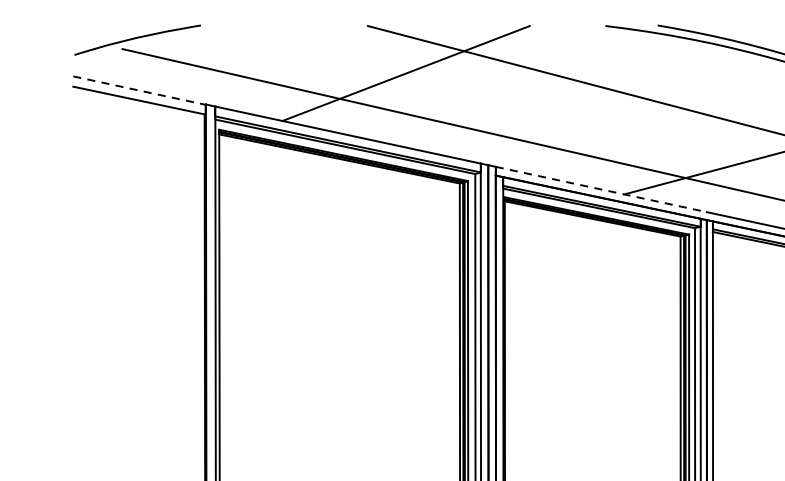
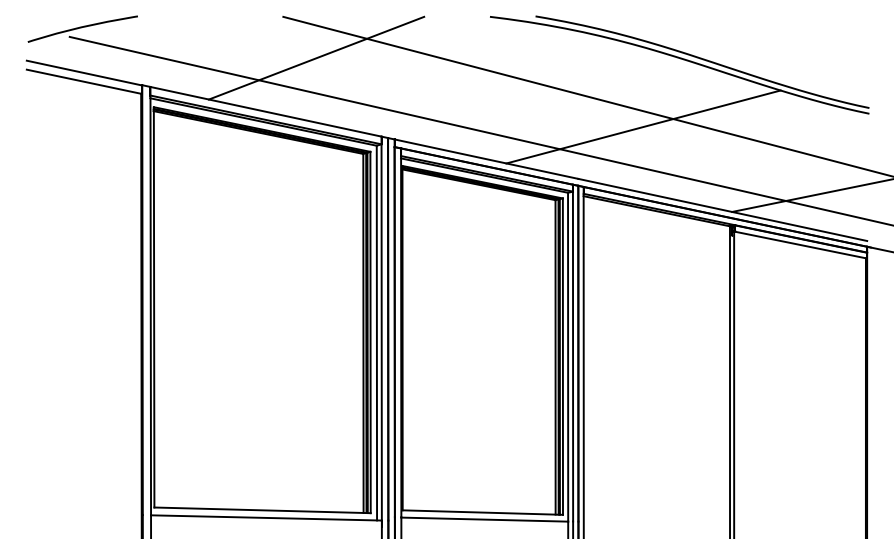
line: (139, 91) -> (84, 73), dashed -> solid
line: (601, 189) -> (486, 159), dashed -> solid

